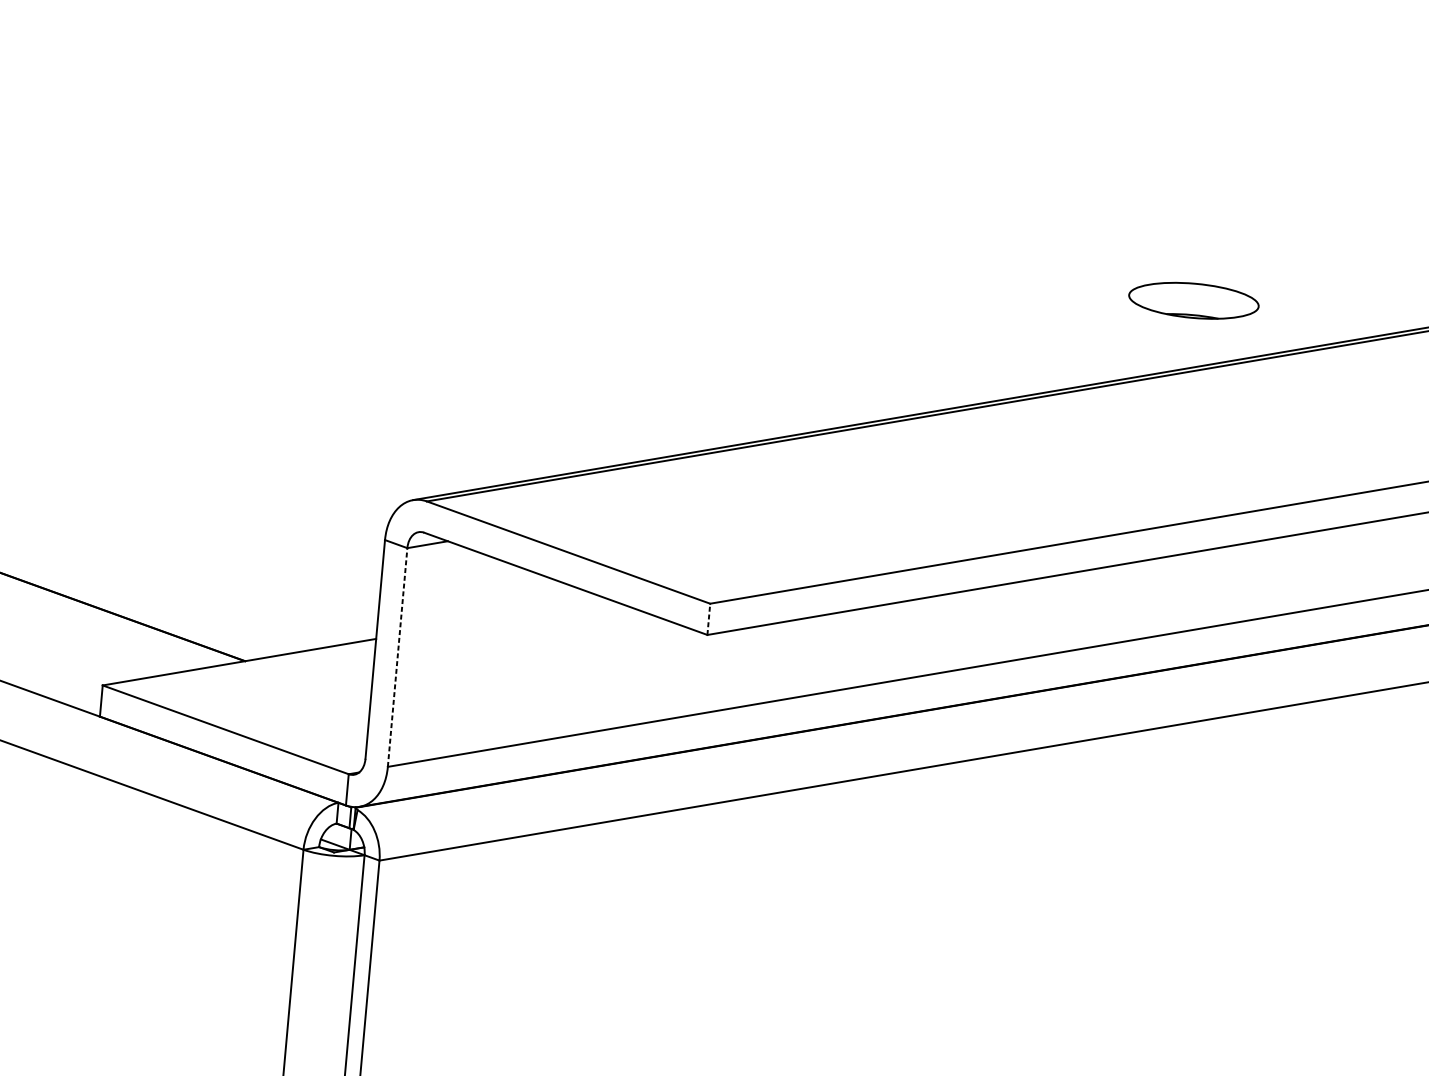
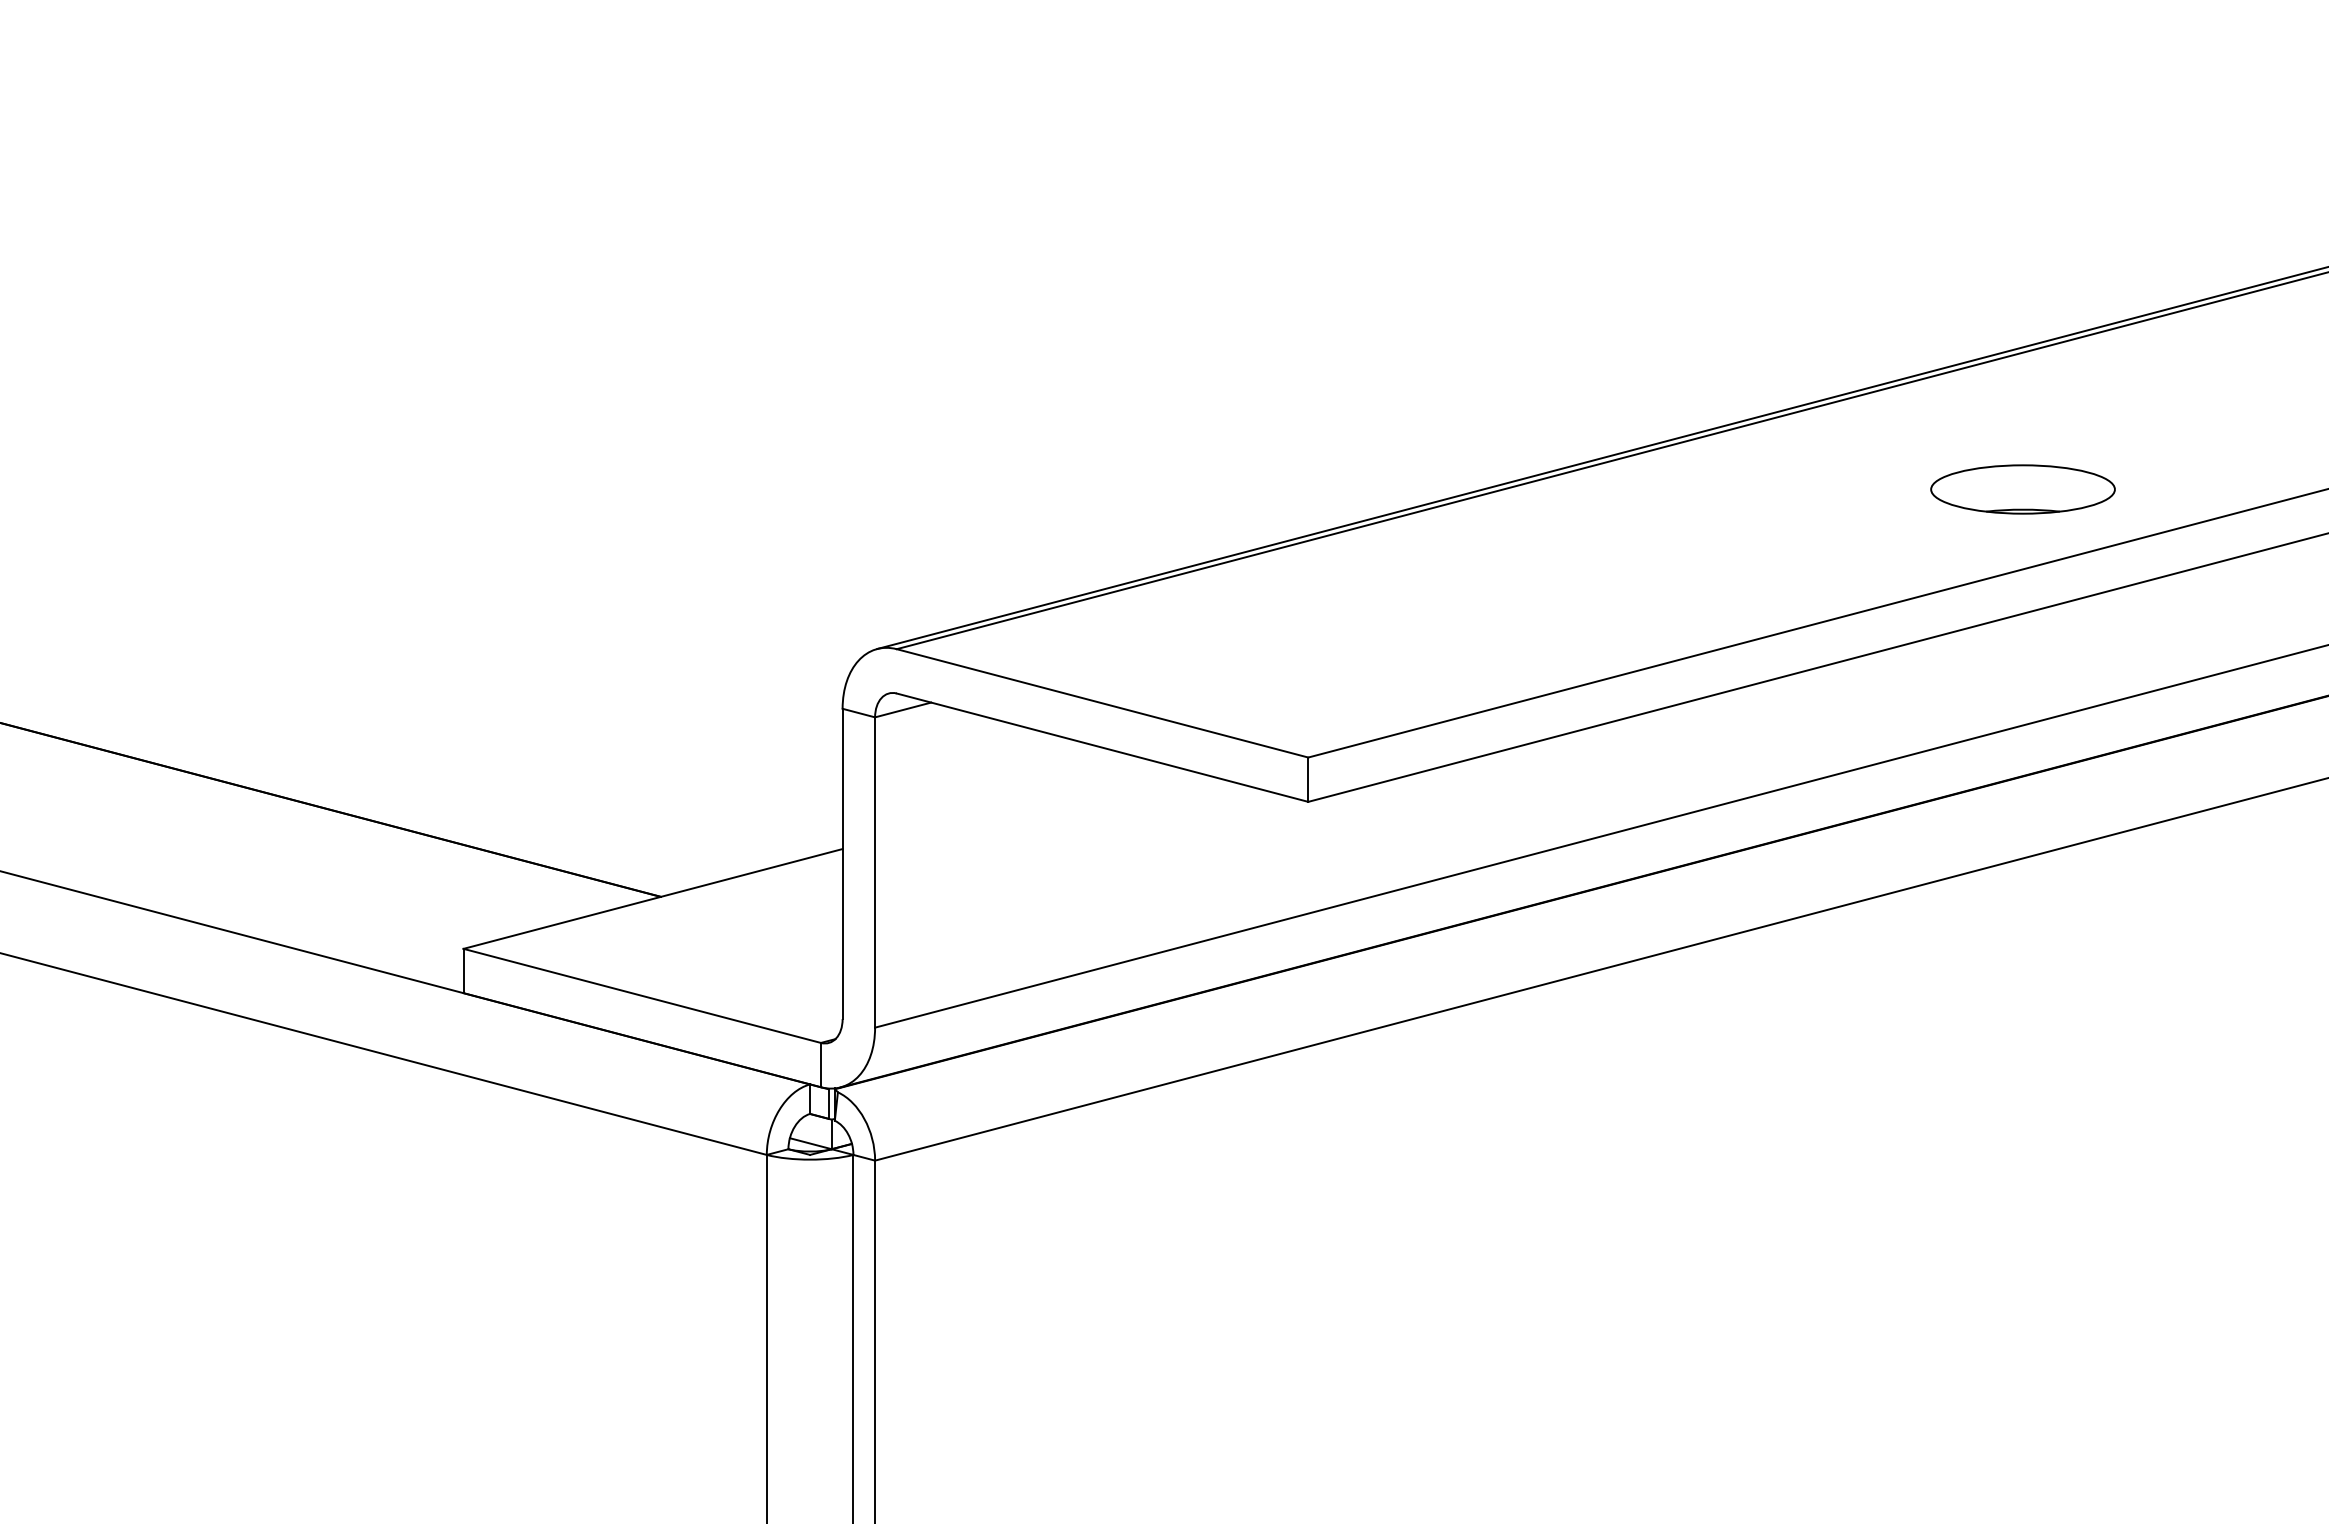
part: (1193, 300) -> (2022, 489), moved
line: (708, 619) -> (1308, 779), dashed -> solid
line: (397, 657) -> (875, 872), dashed -> solid

